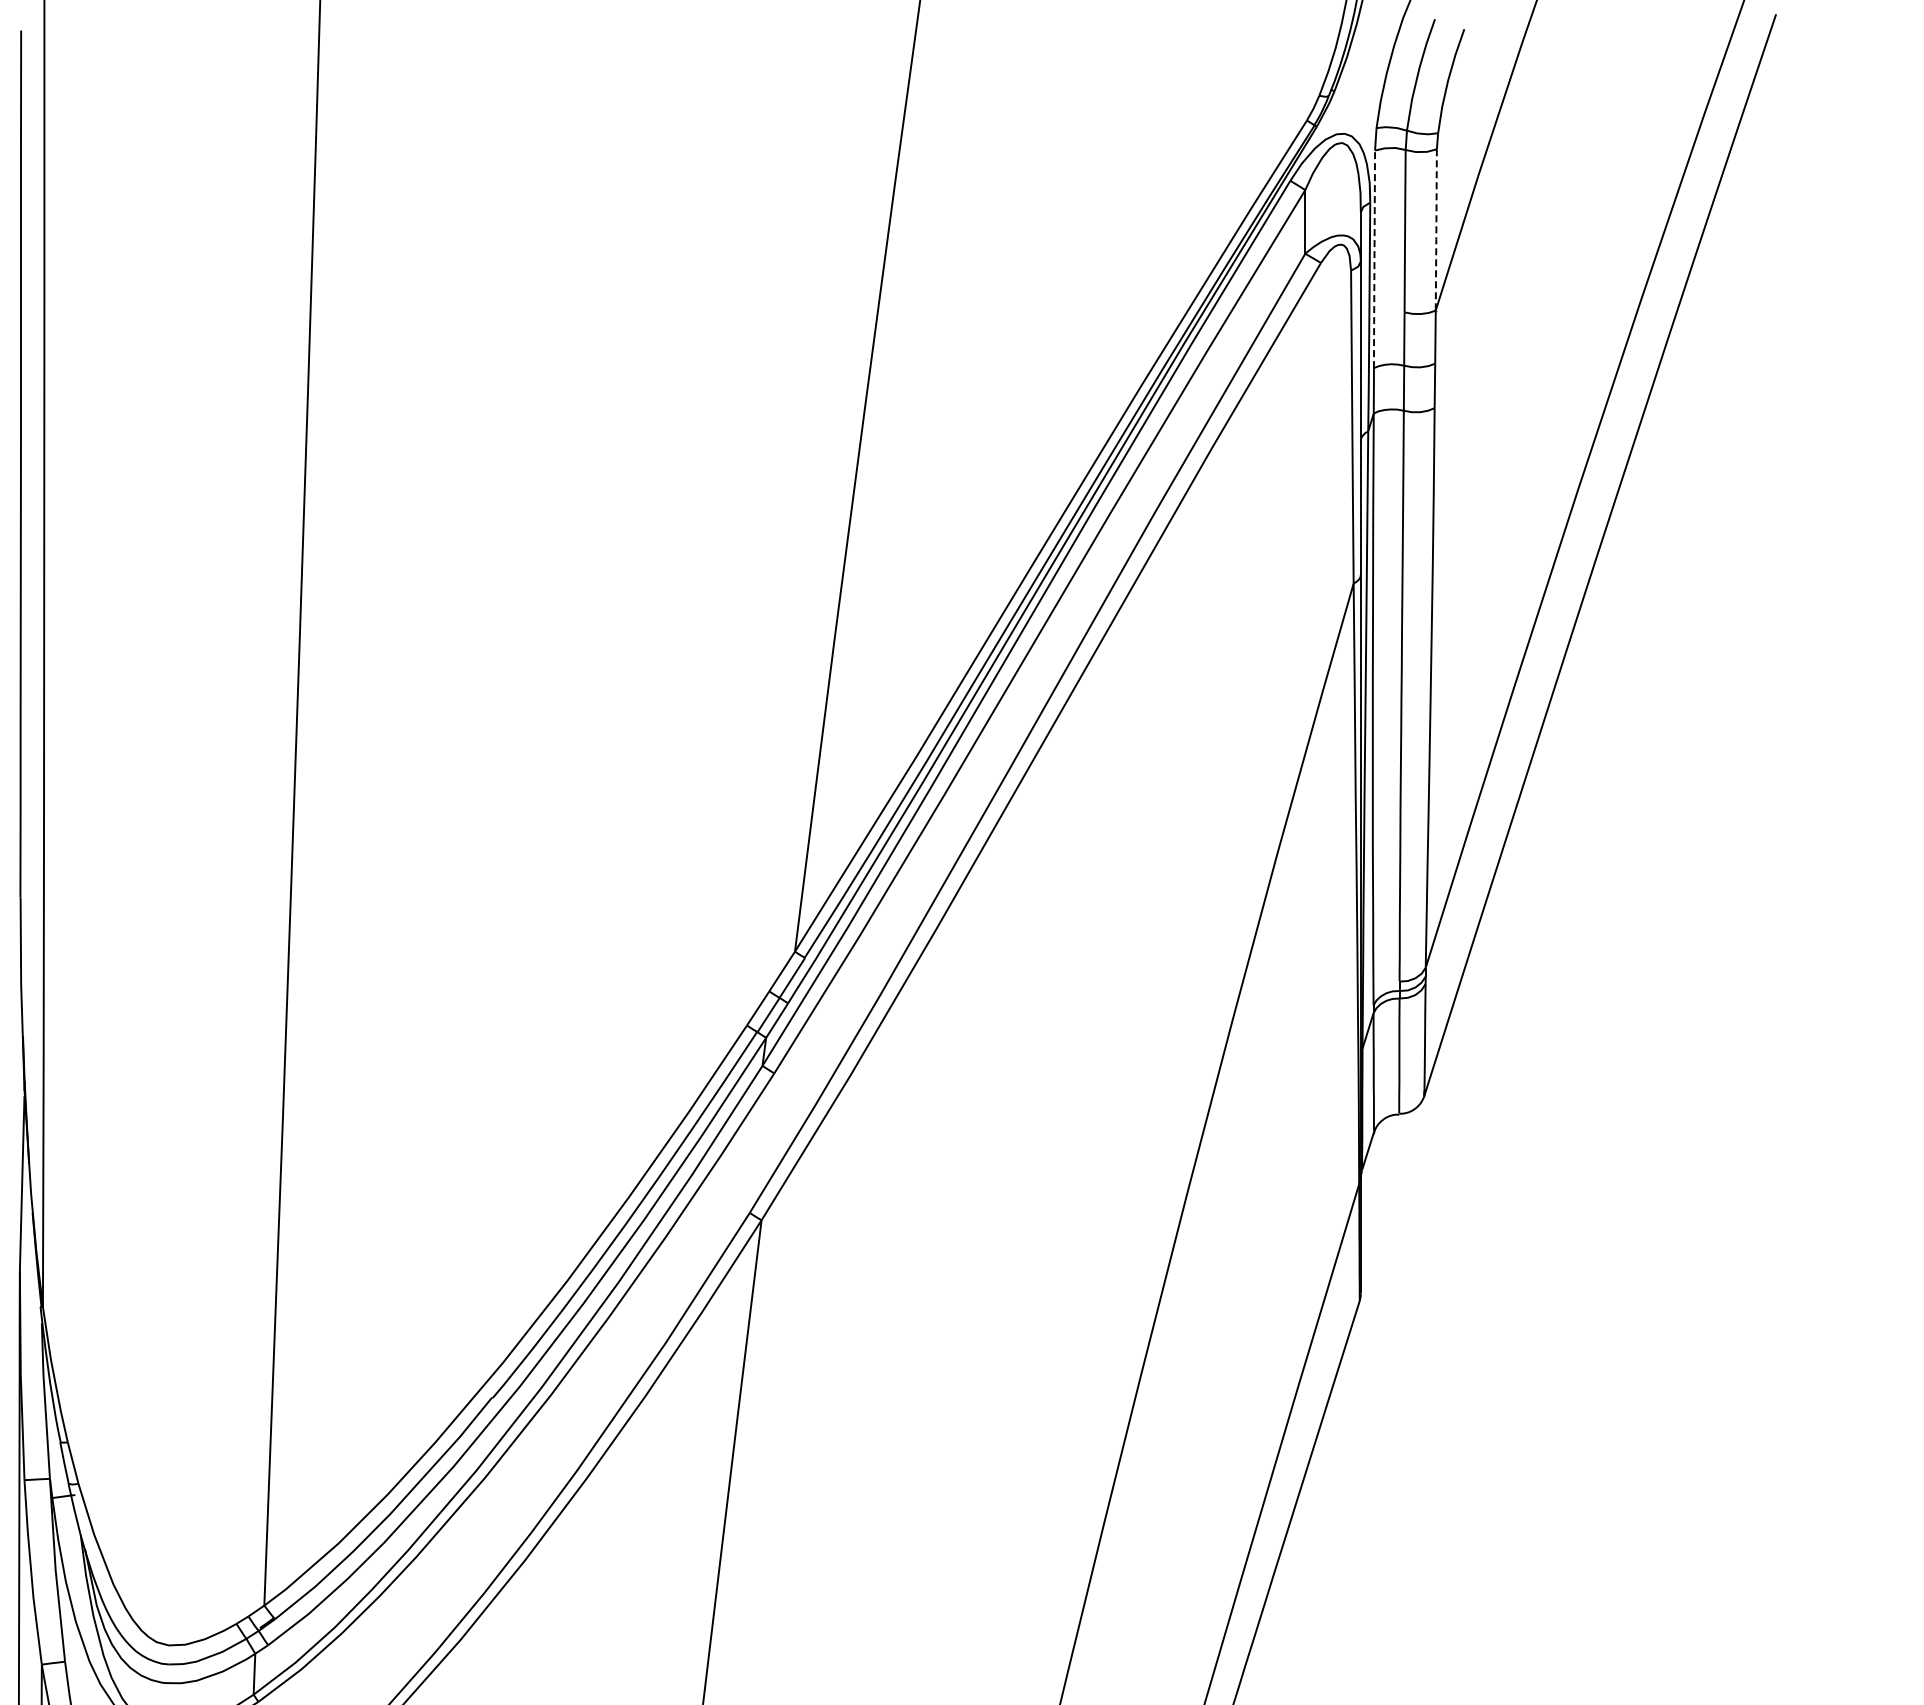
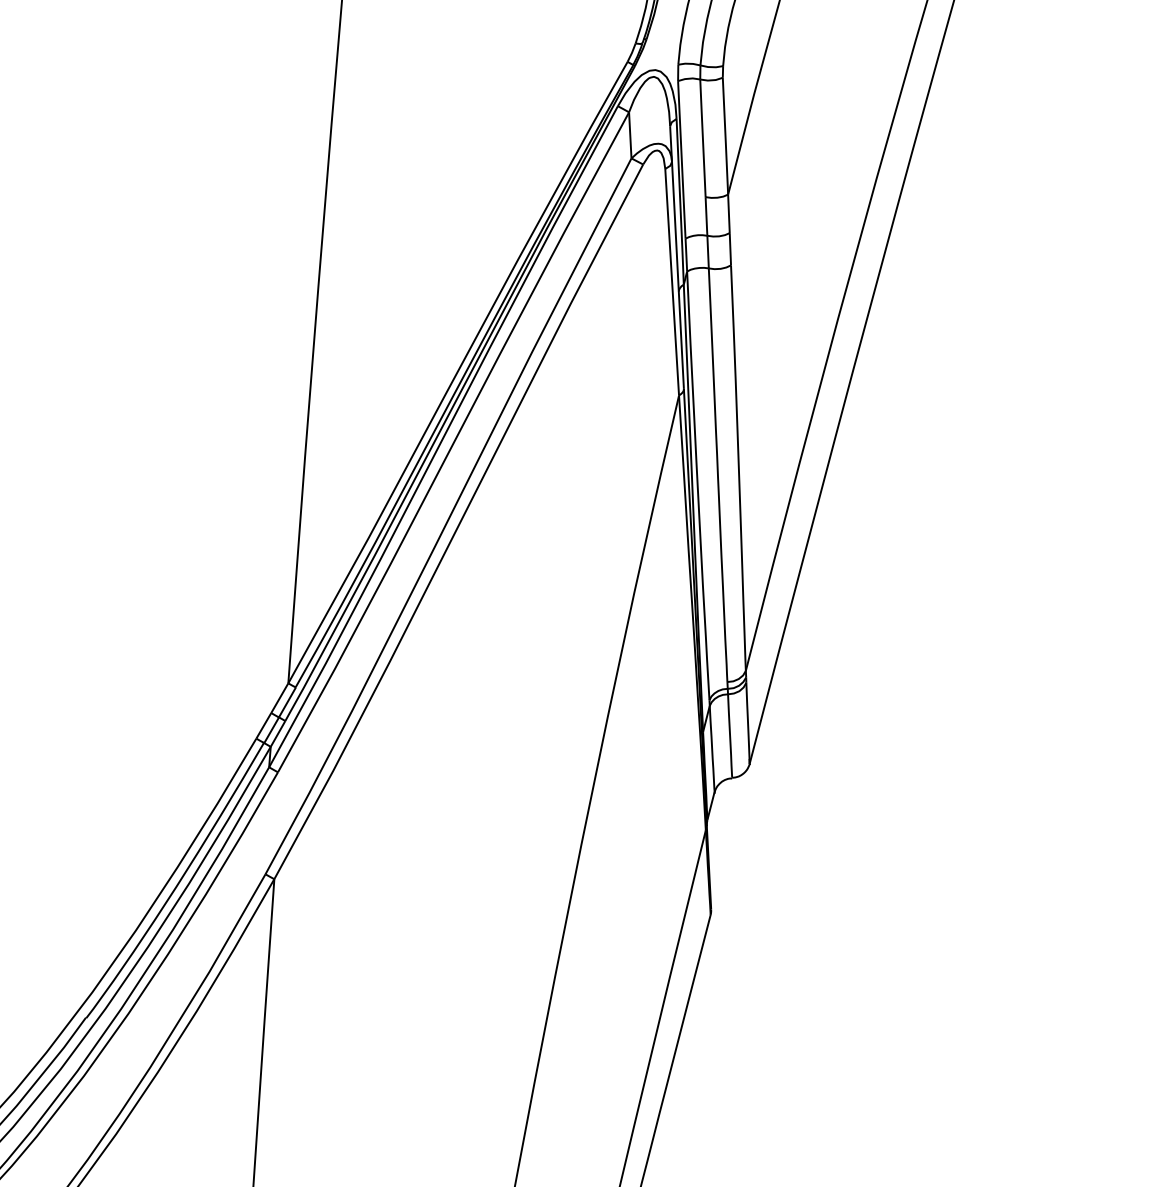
line: (1436, 231) -> (725, 137), dashed -> solid
line: (1374, 260) -> (681, 160), dashed -> solid

